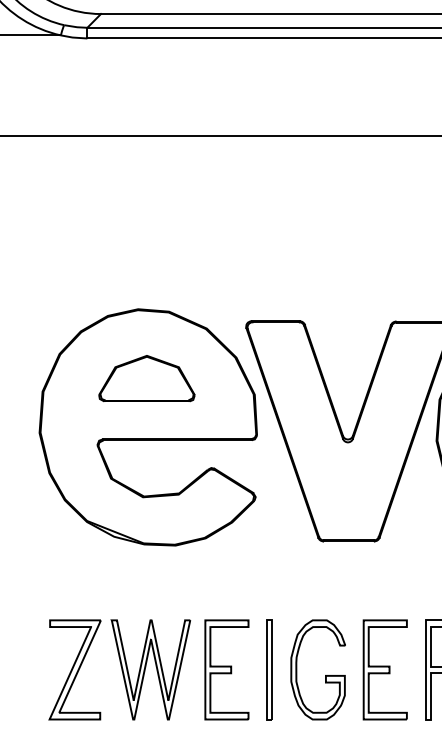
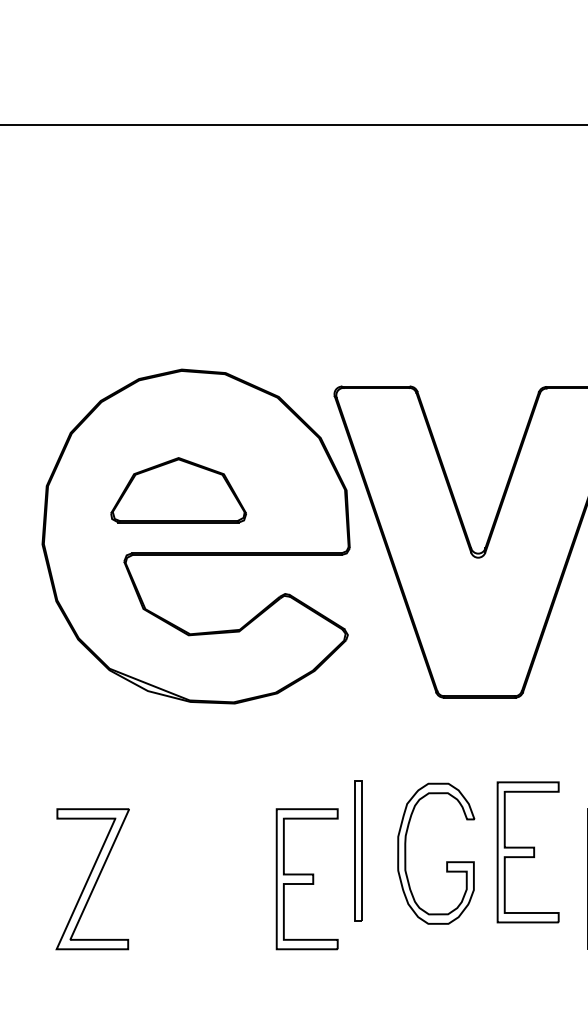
part: (146, 378) -> (178, 490), moved
part: (150, 669) -> (199, 878), removed
part: (269, 669) -> (357, 850), moved
part: (384, 669) -> (527, 851), moved
part: (325, 675) -> (446, 861), moved

